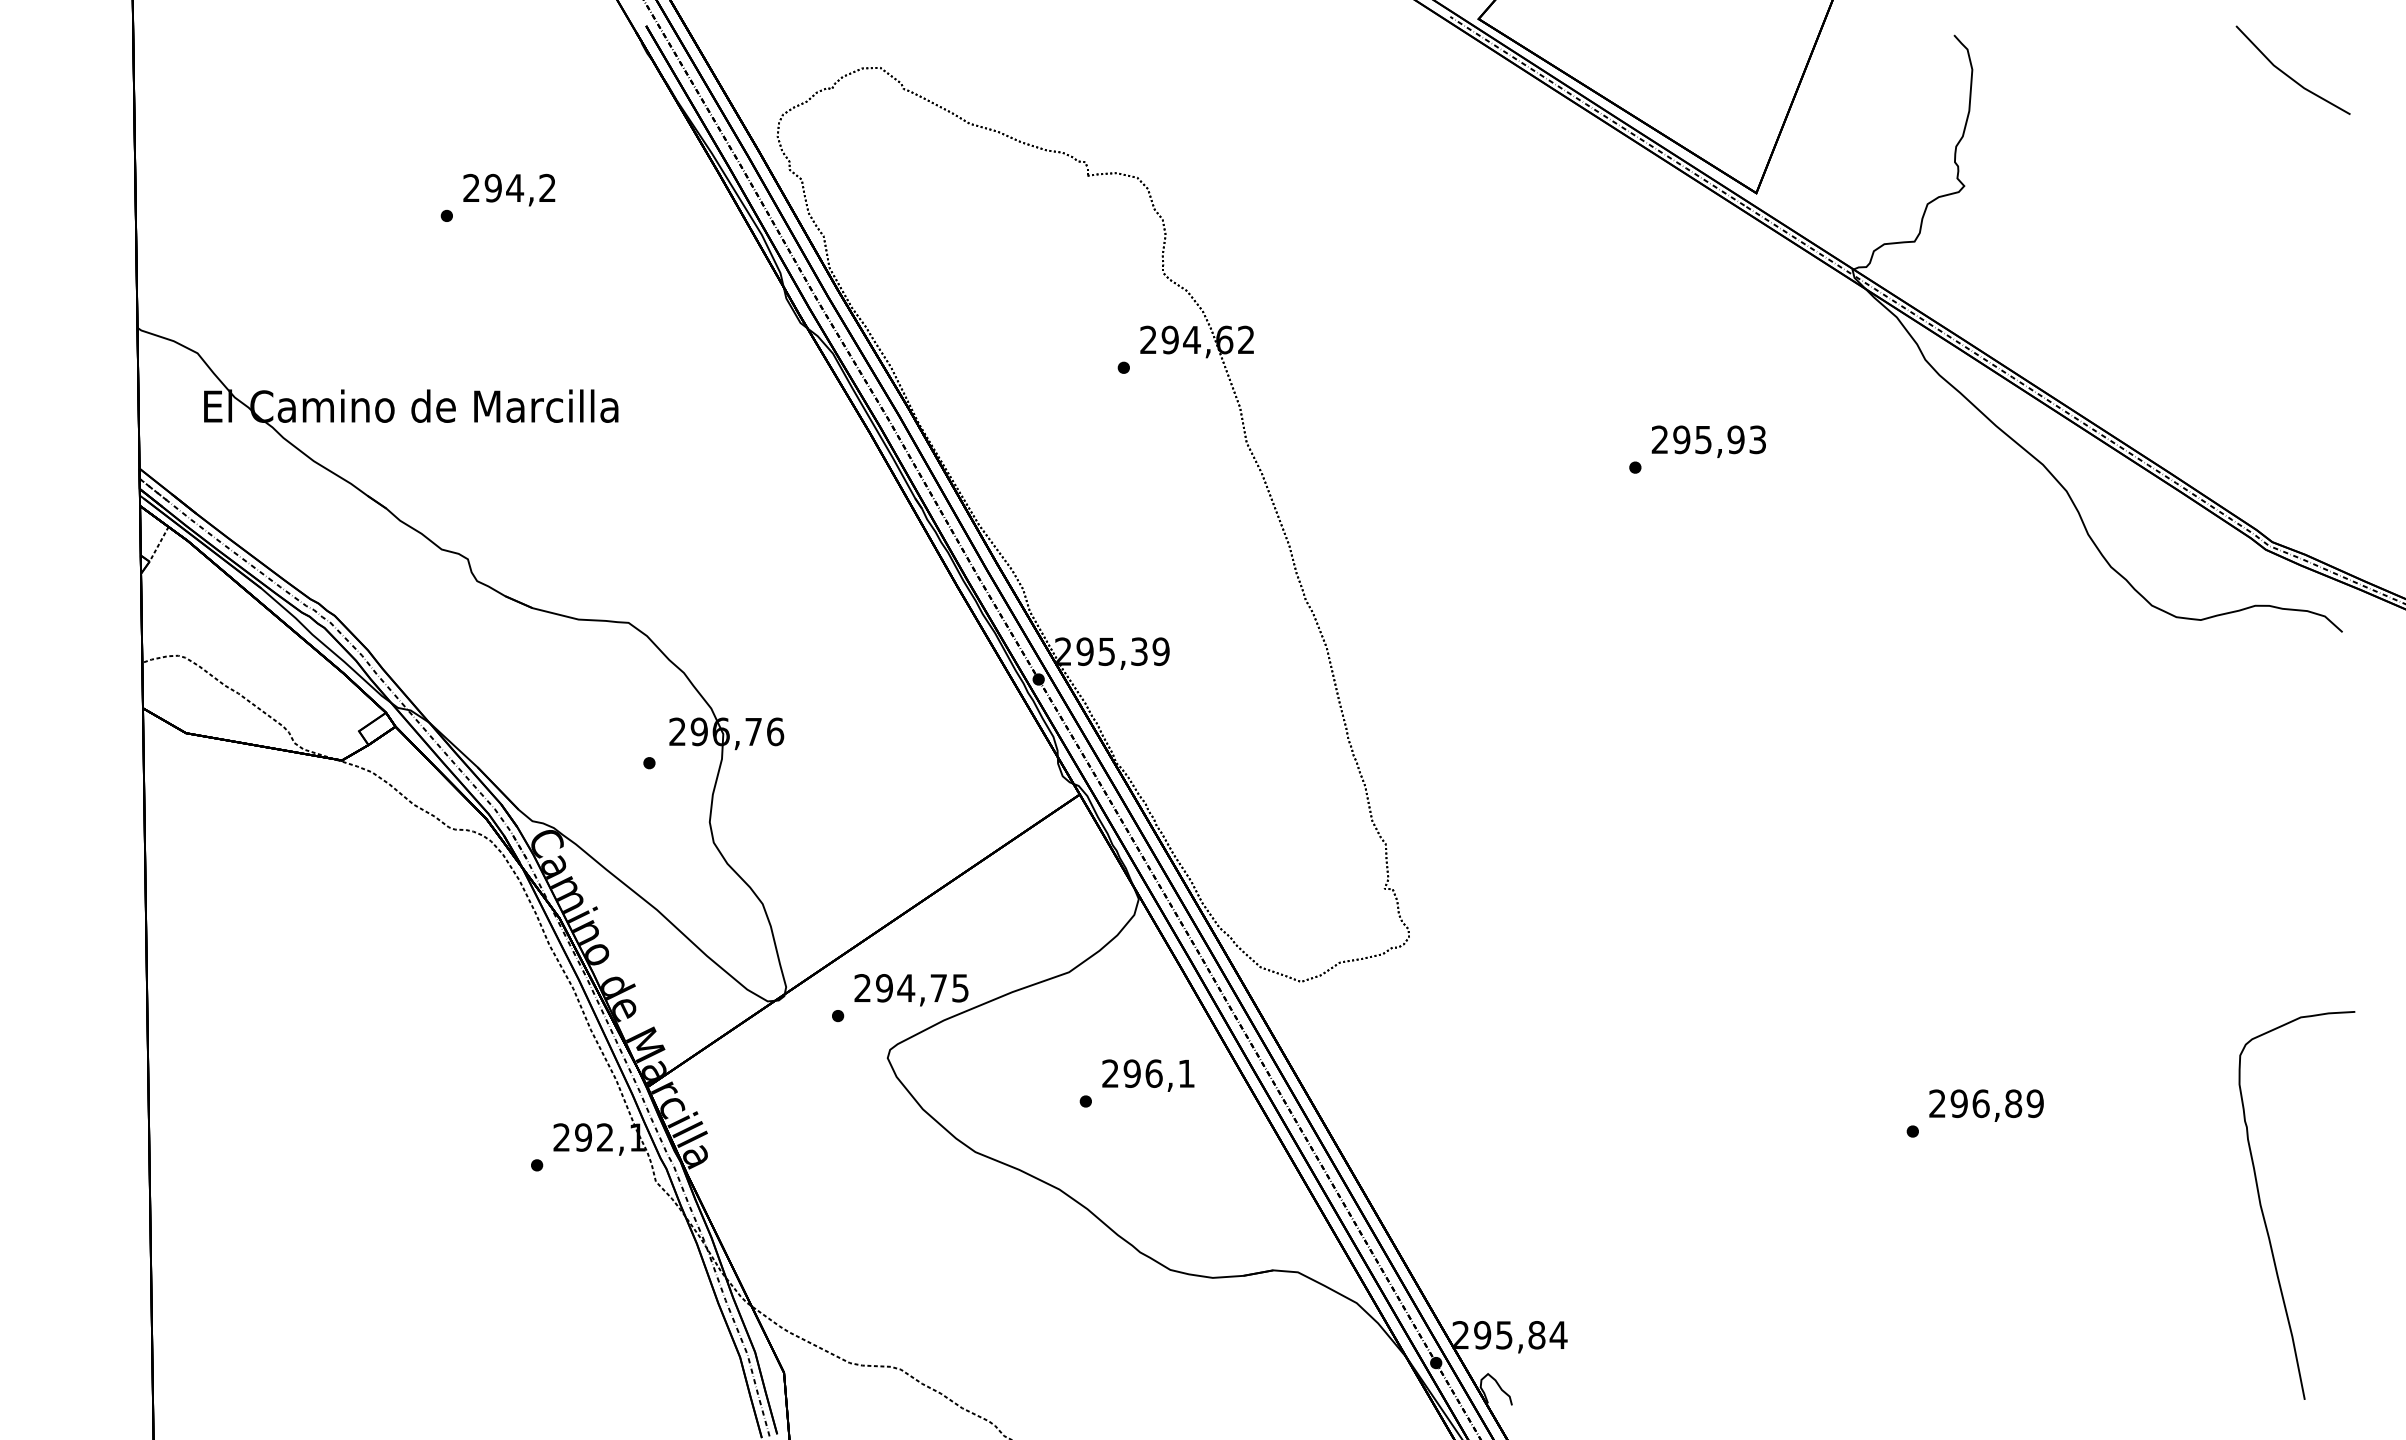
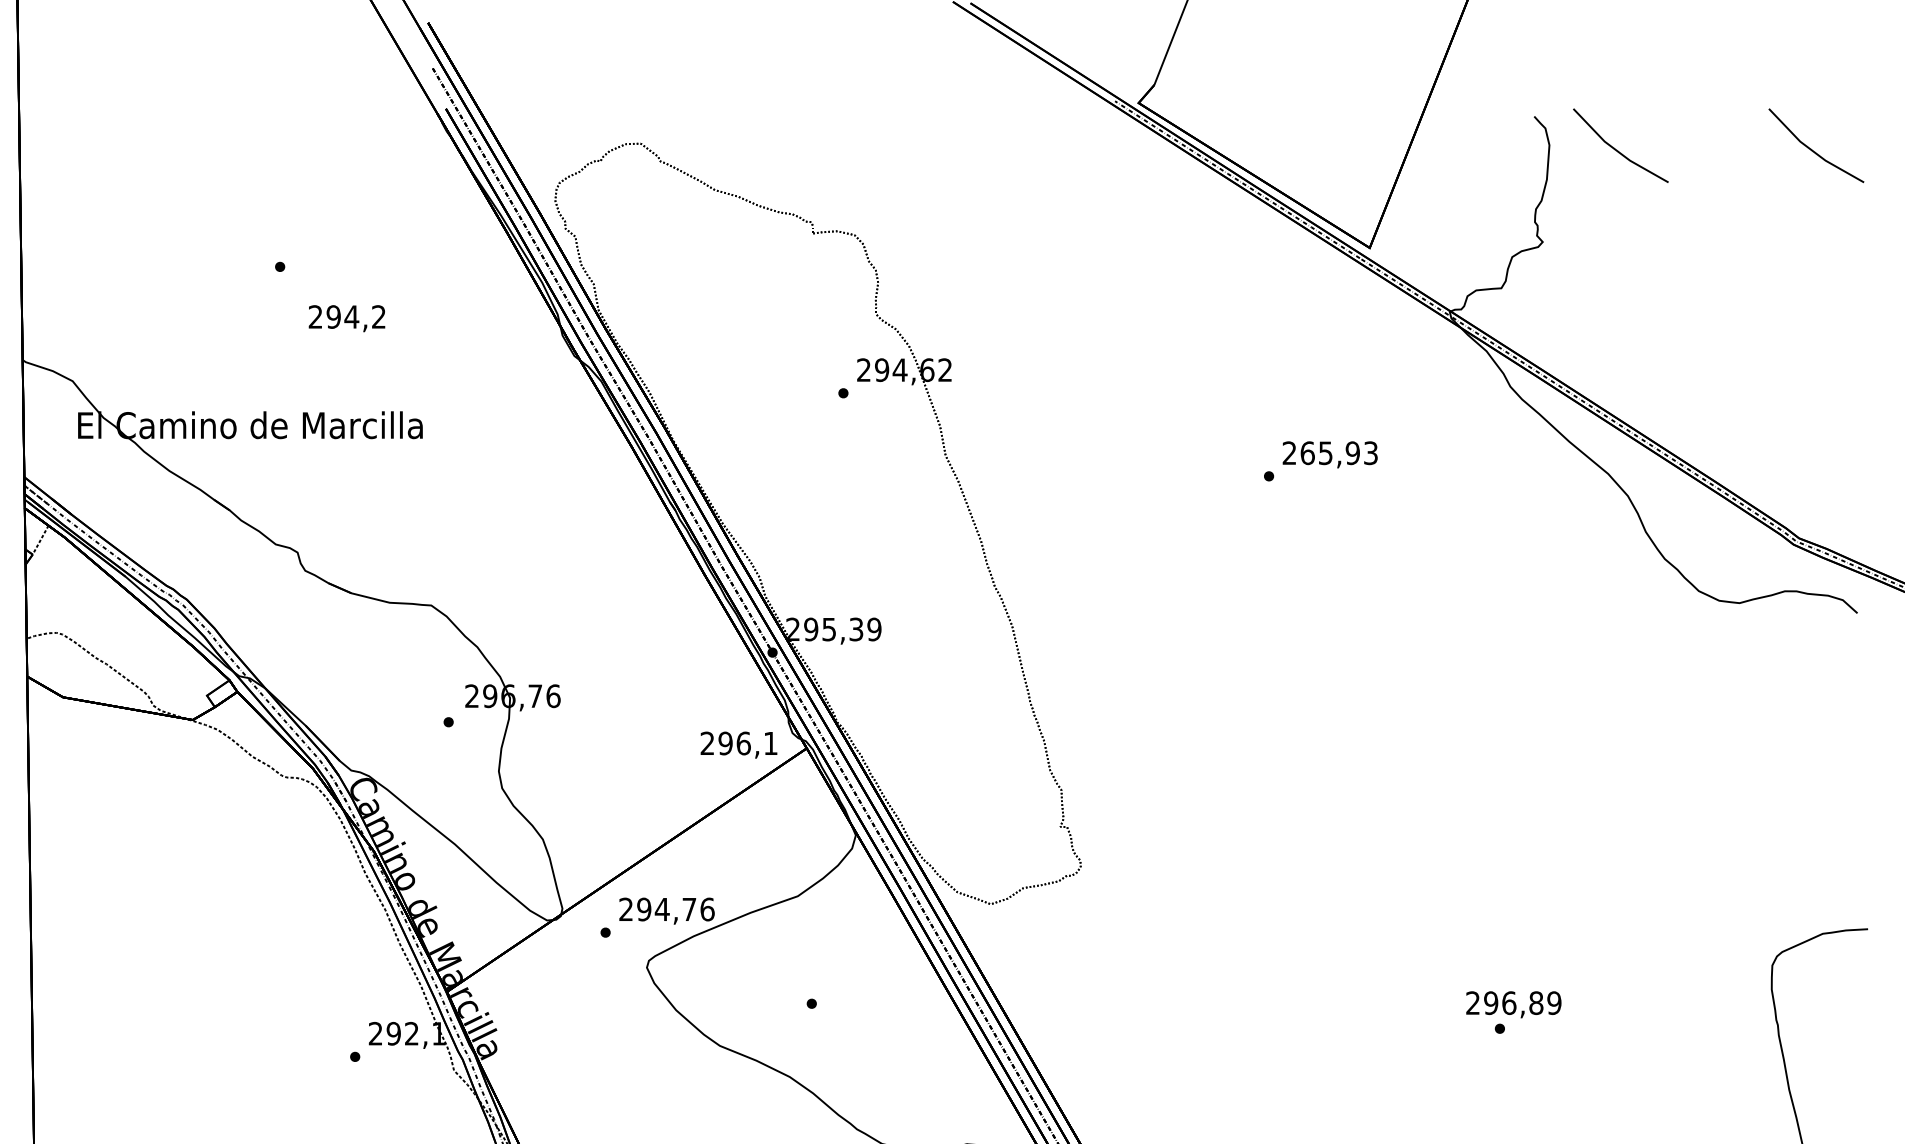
line: (2052, 74) -> (1616, 149), added
text: (509, 189) -> (347, 318), moved
text: (1681, 439) -> (1307, 452), 295,93 -> 265,93
text: (960, 988) -> (707, 909), 294,75 -> 294,76
text: (1148, 1075) -> (739, 744), moved
text: (1986, 1105) -> (1513, 1004), moved

